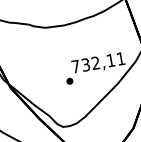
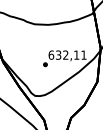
text: (75, 65) -> (51, 54), 732,11 -> 632,11

